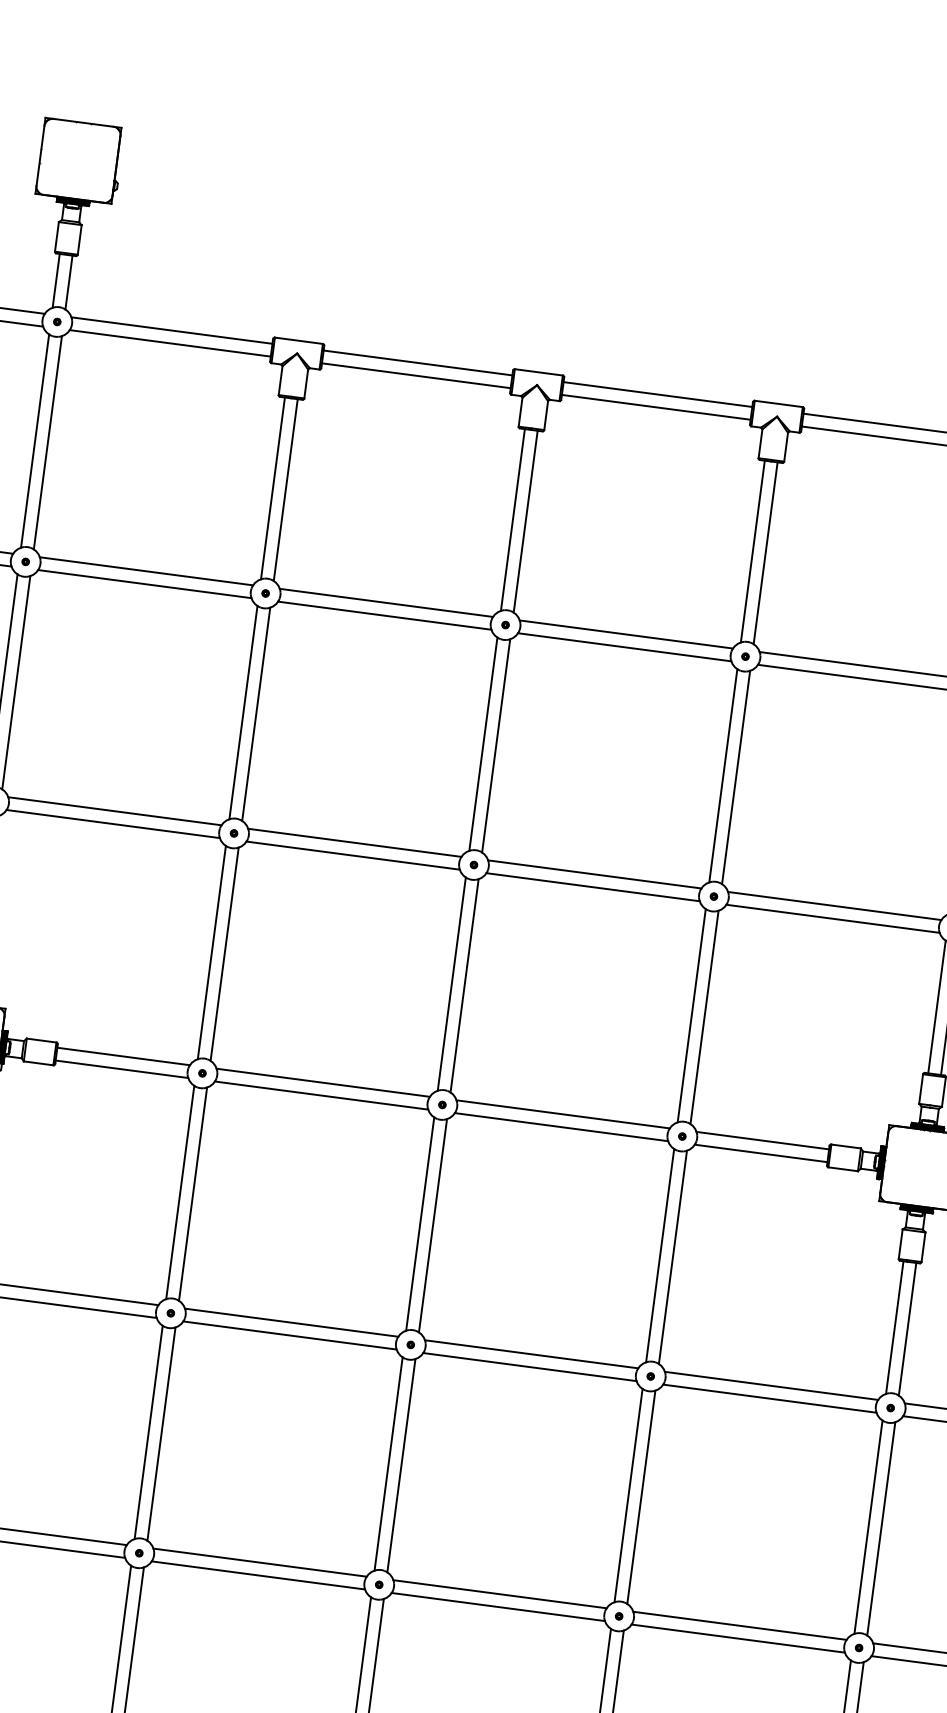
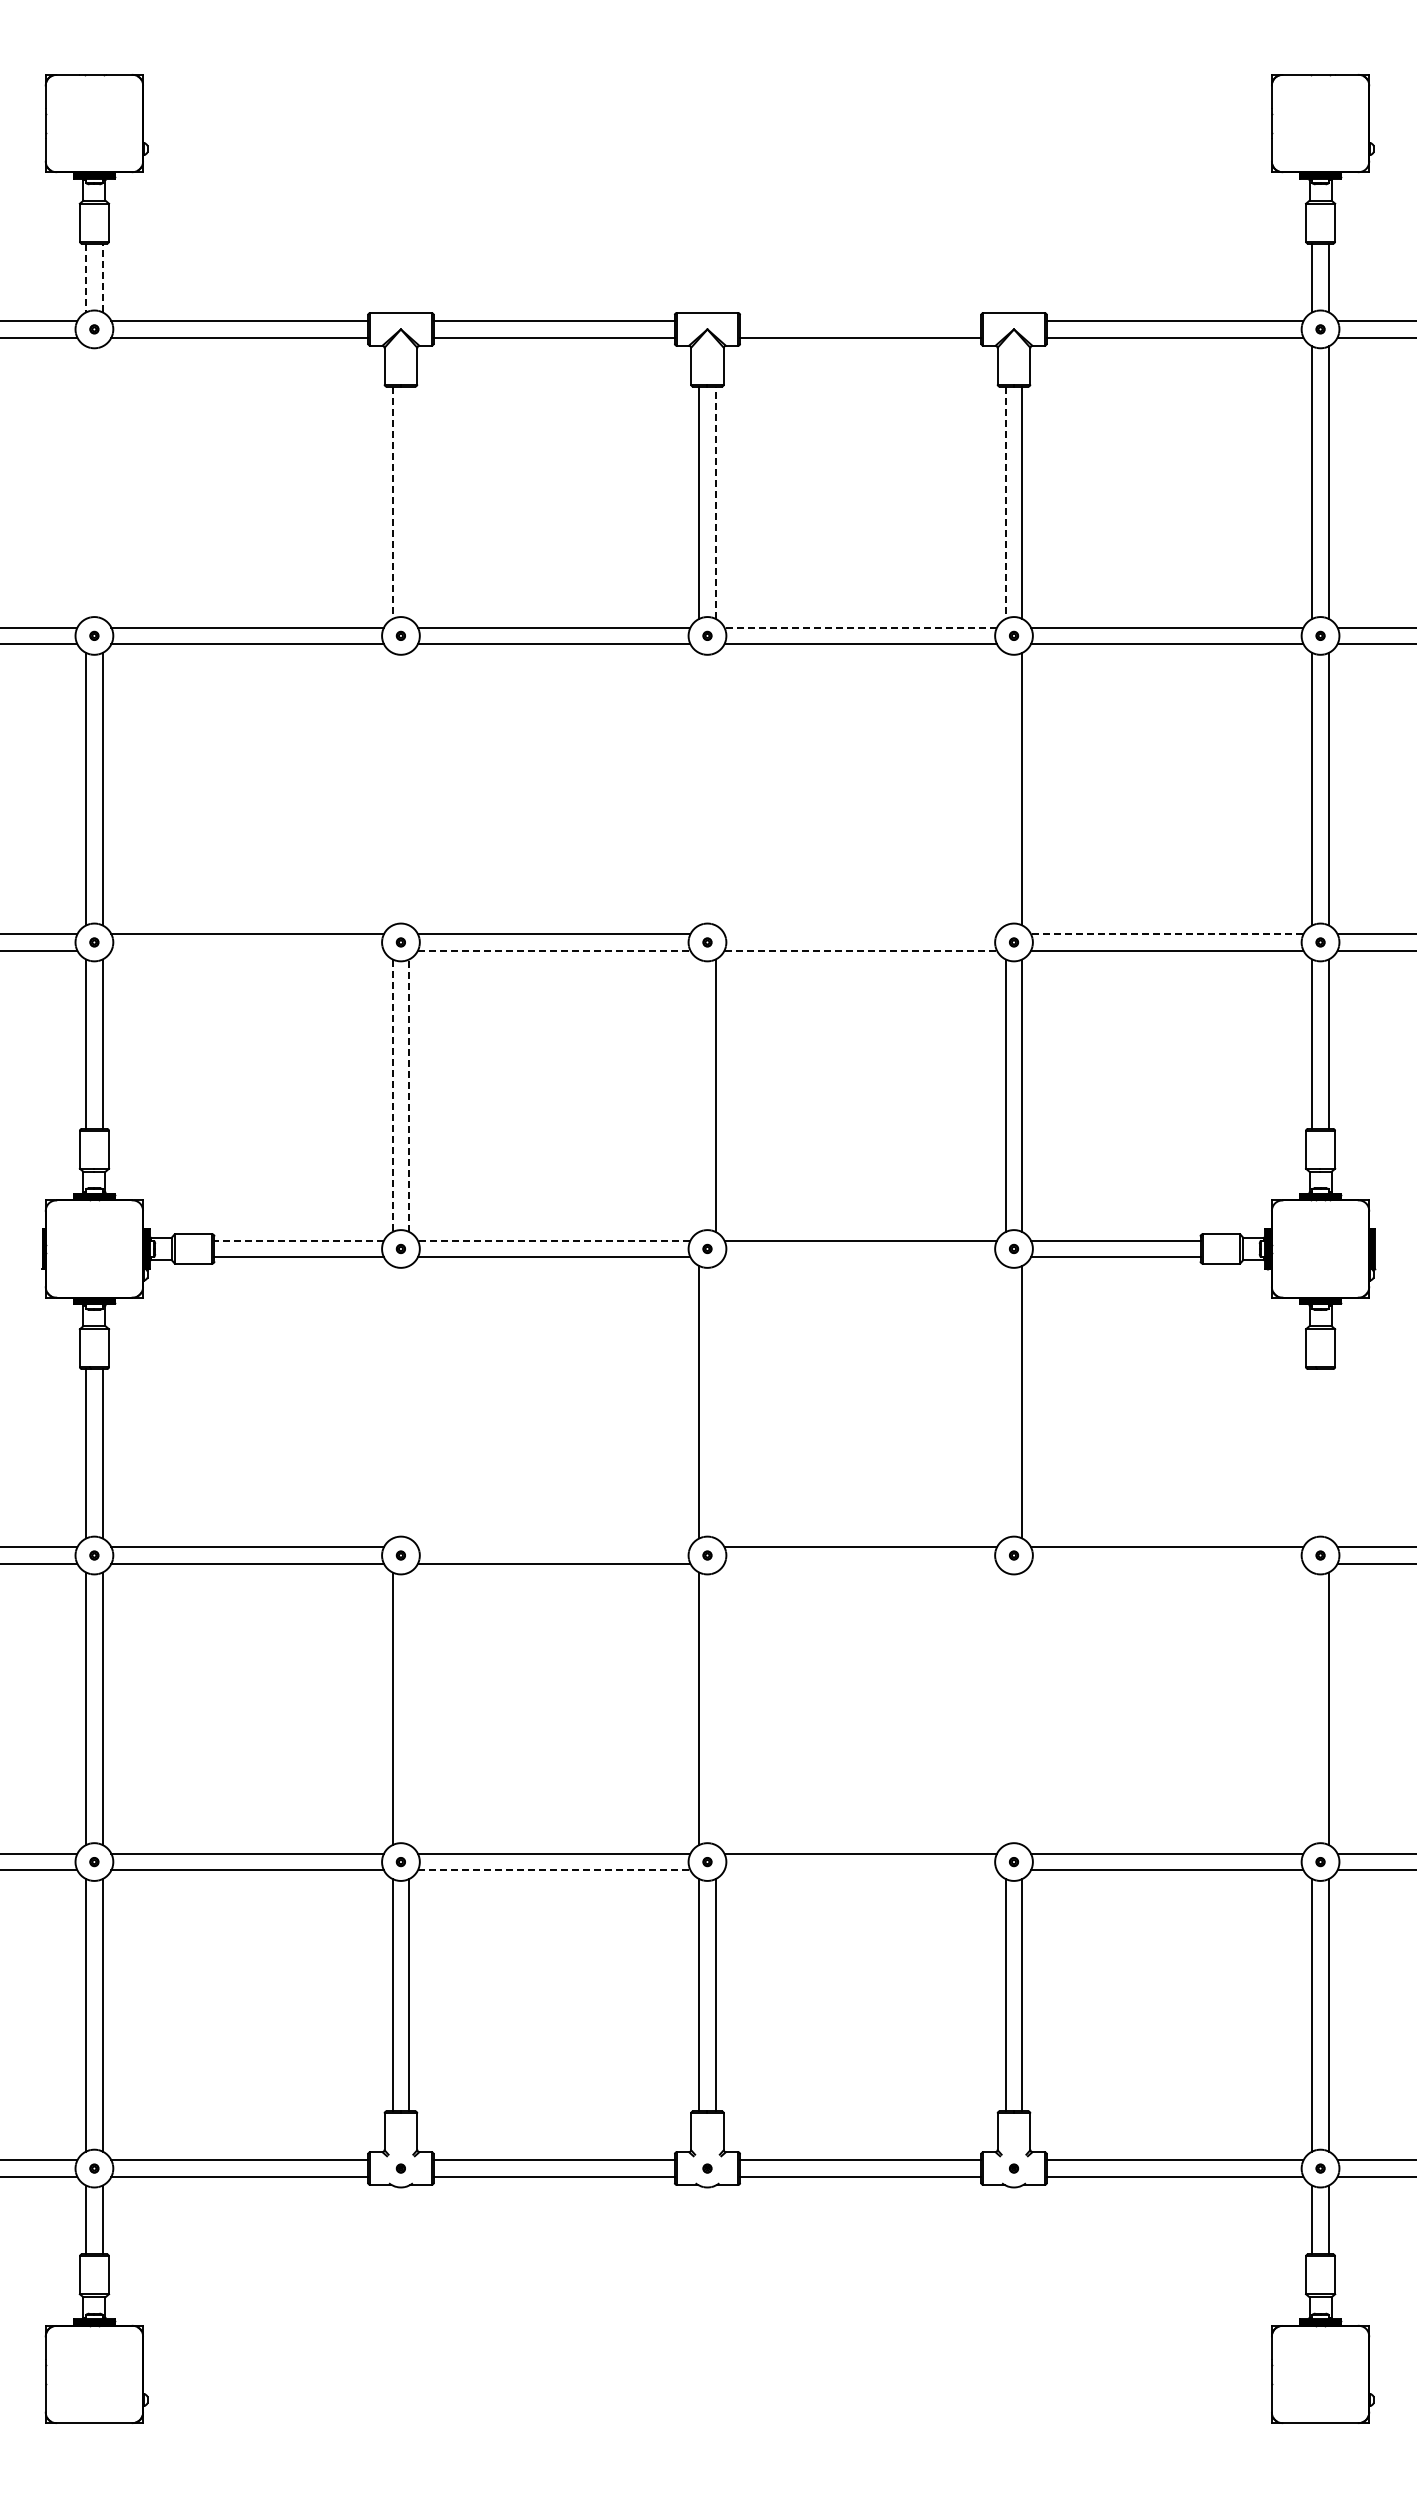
line: (56, 281) -> (86, 278), solid -> dashed
line: (68, 282) -> (102, 277), solid -> dashed
line: (657, 394) -> (860, 321), removed
line: (35, 441) -> (86, 482), removed
line: (47, 442) -> (102, 482), removed
line: (272, 488) -> (392, 503), solid -> dashed
line: (286, 489) -> (409, 502), removed
line: (525, 521) -> (715, 502), solid -> dashed
line: (752, 552) -> (1005, 503), solid -> dashed
line: (626, 634) -> (860, 627), solid -> dashed
line: (243, 712) -> (392, 789), removed
line: (256, 714) -> (409, 789), removed
line: (483, 744) -> (699, 789), removed
line: (496, 746) -> (715, 789), removed
line: (723, 776) -> (1005, 789), removed
line: (113, 823) -> (247, 950), removed
line: (353, 855) -> (554, 950), solid -> dashed
line: (594, 874) -> (860, 934), removed
line: (593, 887) -> (861, 950), solid -> dashed
line: (834, 906) -> (1166, 934), solid -> dashed
line: (211, 953) -> (392, 1096), solid -> dashed
line: (224, 954) -> (409, 1095), solid -> dashed
line: (451, 983) -> (699, 1095), removed
line: (123, 1056) -> (299, 1240), solid -> dashed
line: (322, 1082) -> (553, 1240), solid -> dashed
line: (561, 1127) -> (860, 1257), removed
line: (180, 1192) -> (392, 1402), removed
line: (193, 1194) -> (409, 1402), removed
line: (432, 1225) -> (715, 1402), removed
line: (659, 1255) -> (1005, 1402), removed
line: (291, 1322) -> (554, 1547), removed
line: (894, 1327) -> (1312, 1453), removed
line: (907, 1329) -> (1328, 1453), removed
line: (529, 1366) -> (860, 1563), removed
line: (770, 1398) -> (1167, 1563), removed
line: (161, 1433) -> (409, 1708), removed
line: (401, 1465) -> (715, 1708), removed
line: (628, 1495) -> (1005, 1708), removed
line: (641, 1497) -> (1022, 1708), removed
line: (868, 1526) -> (1312, 1708), removed
line: (258, 1575) -> (554, 1870), solid -> dashed
line: (498, 1607) -> (860, 1870), removed

